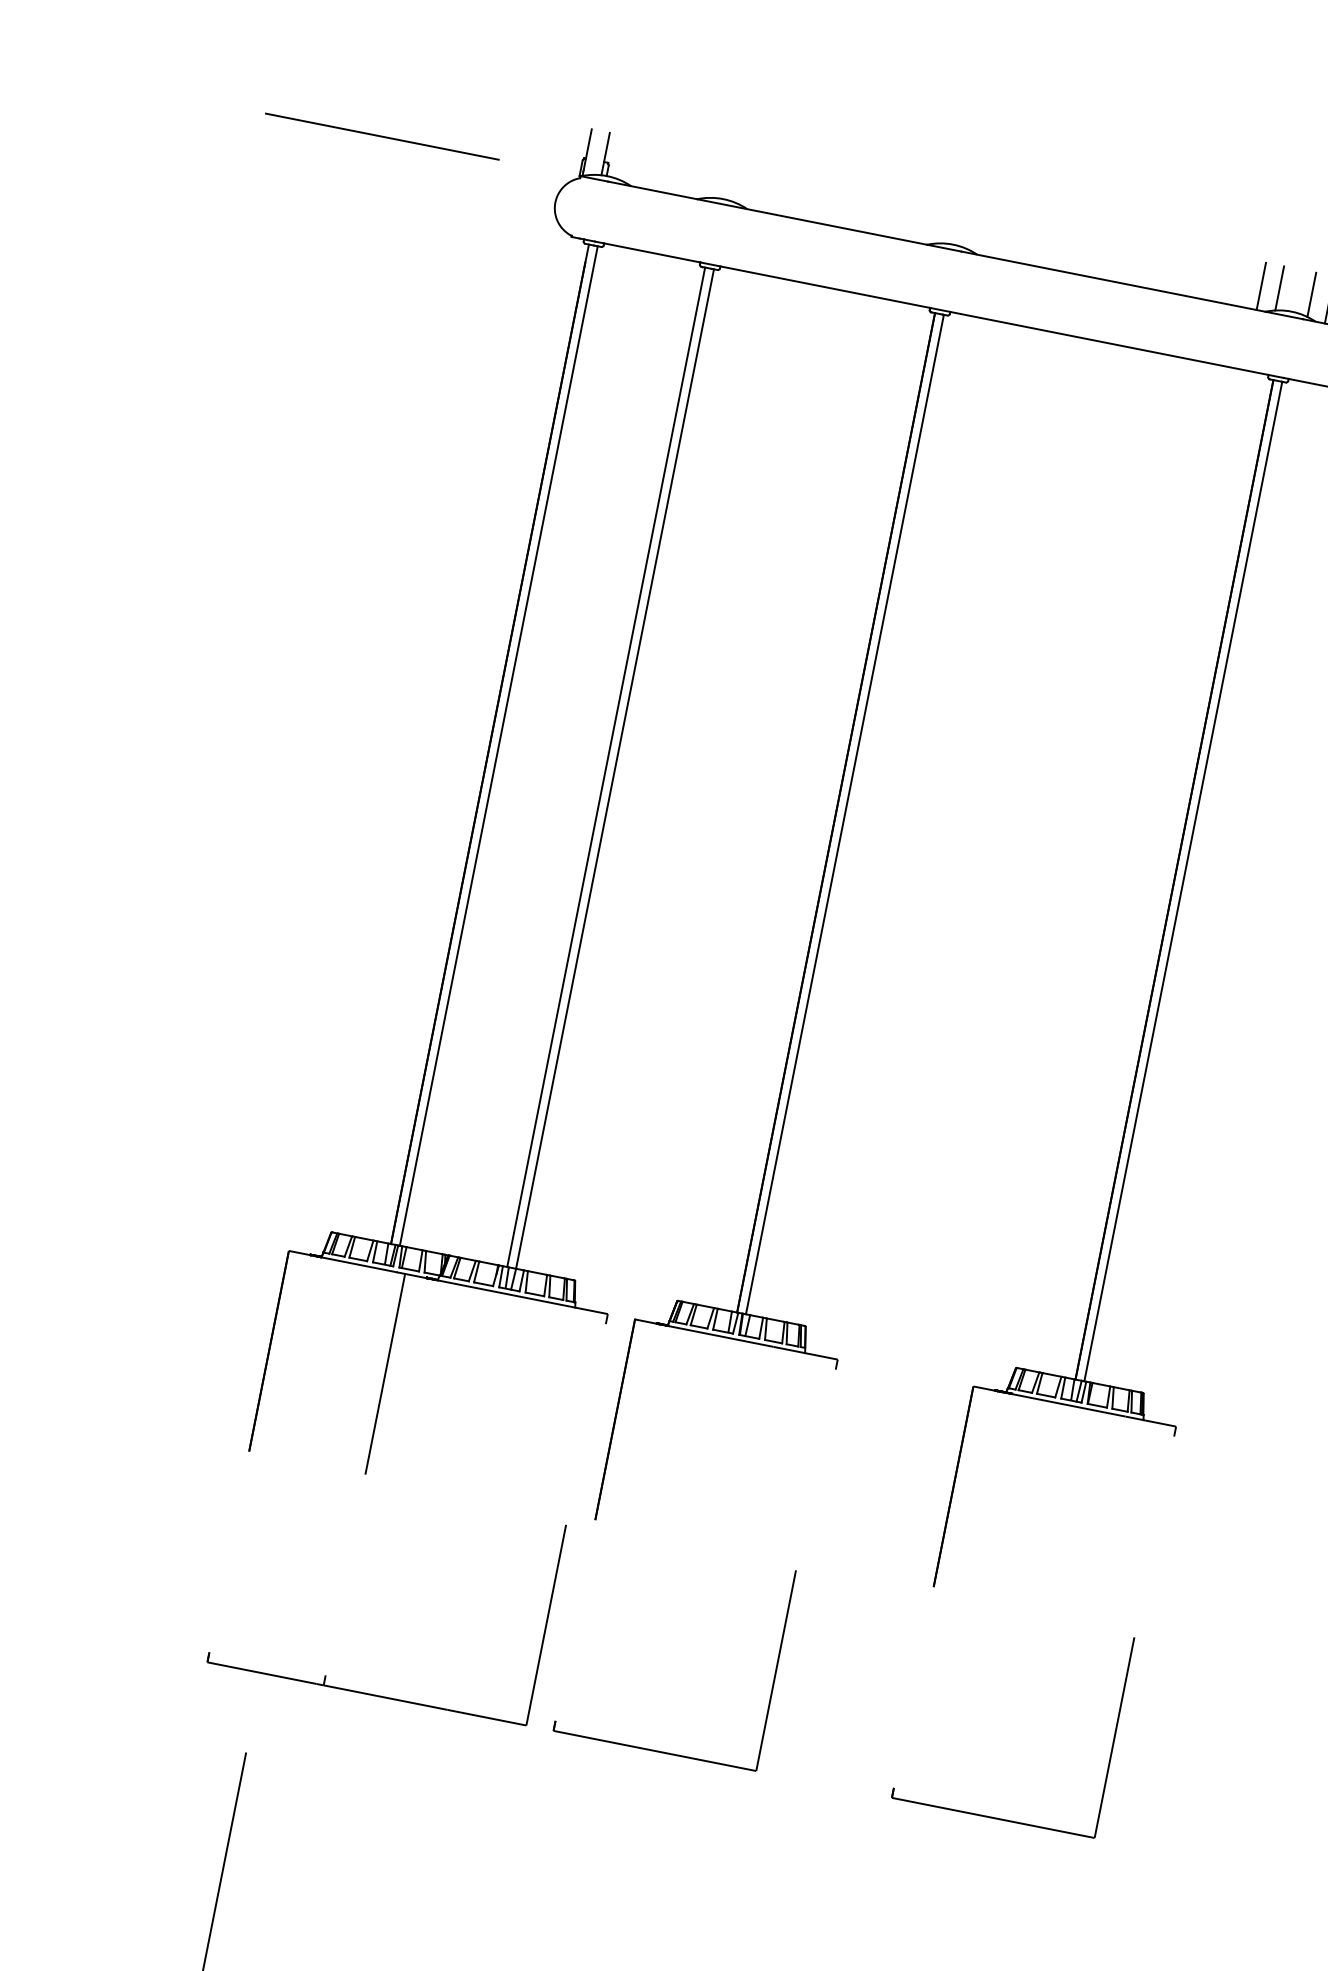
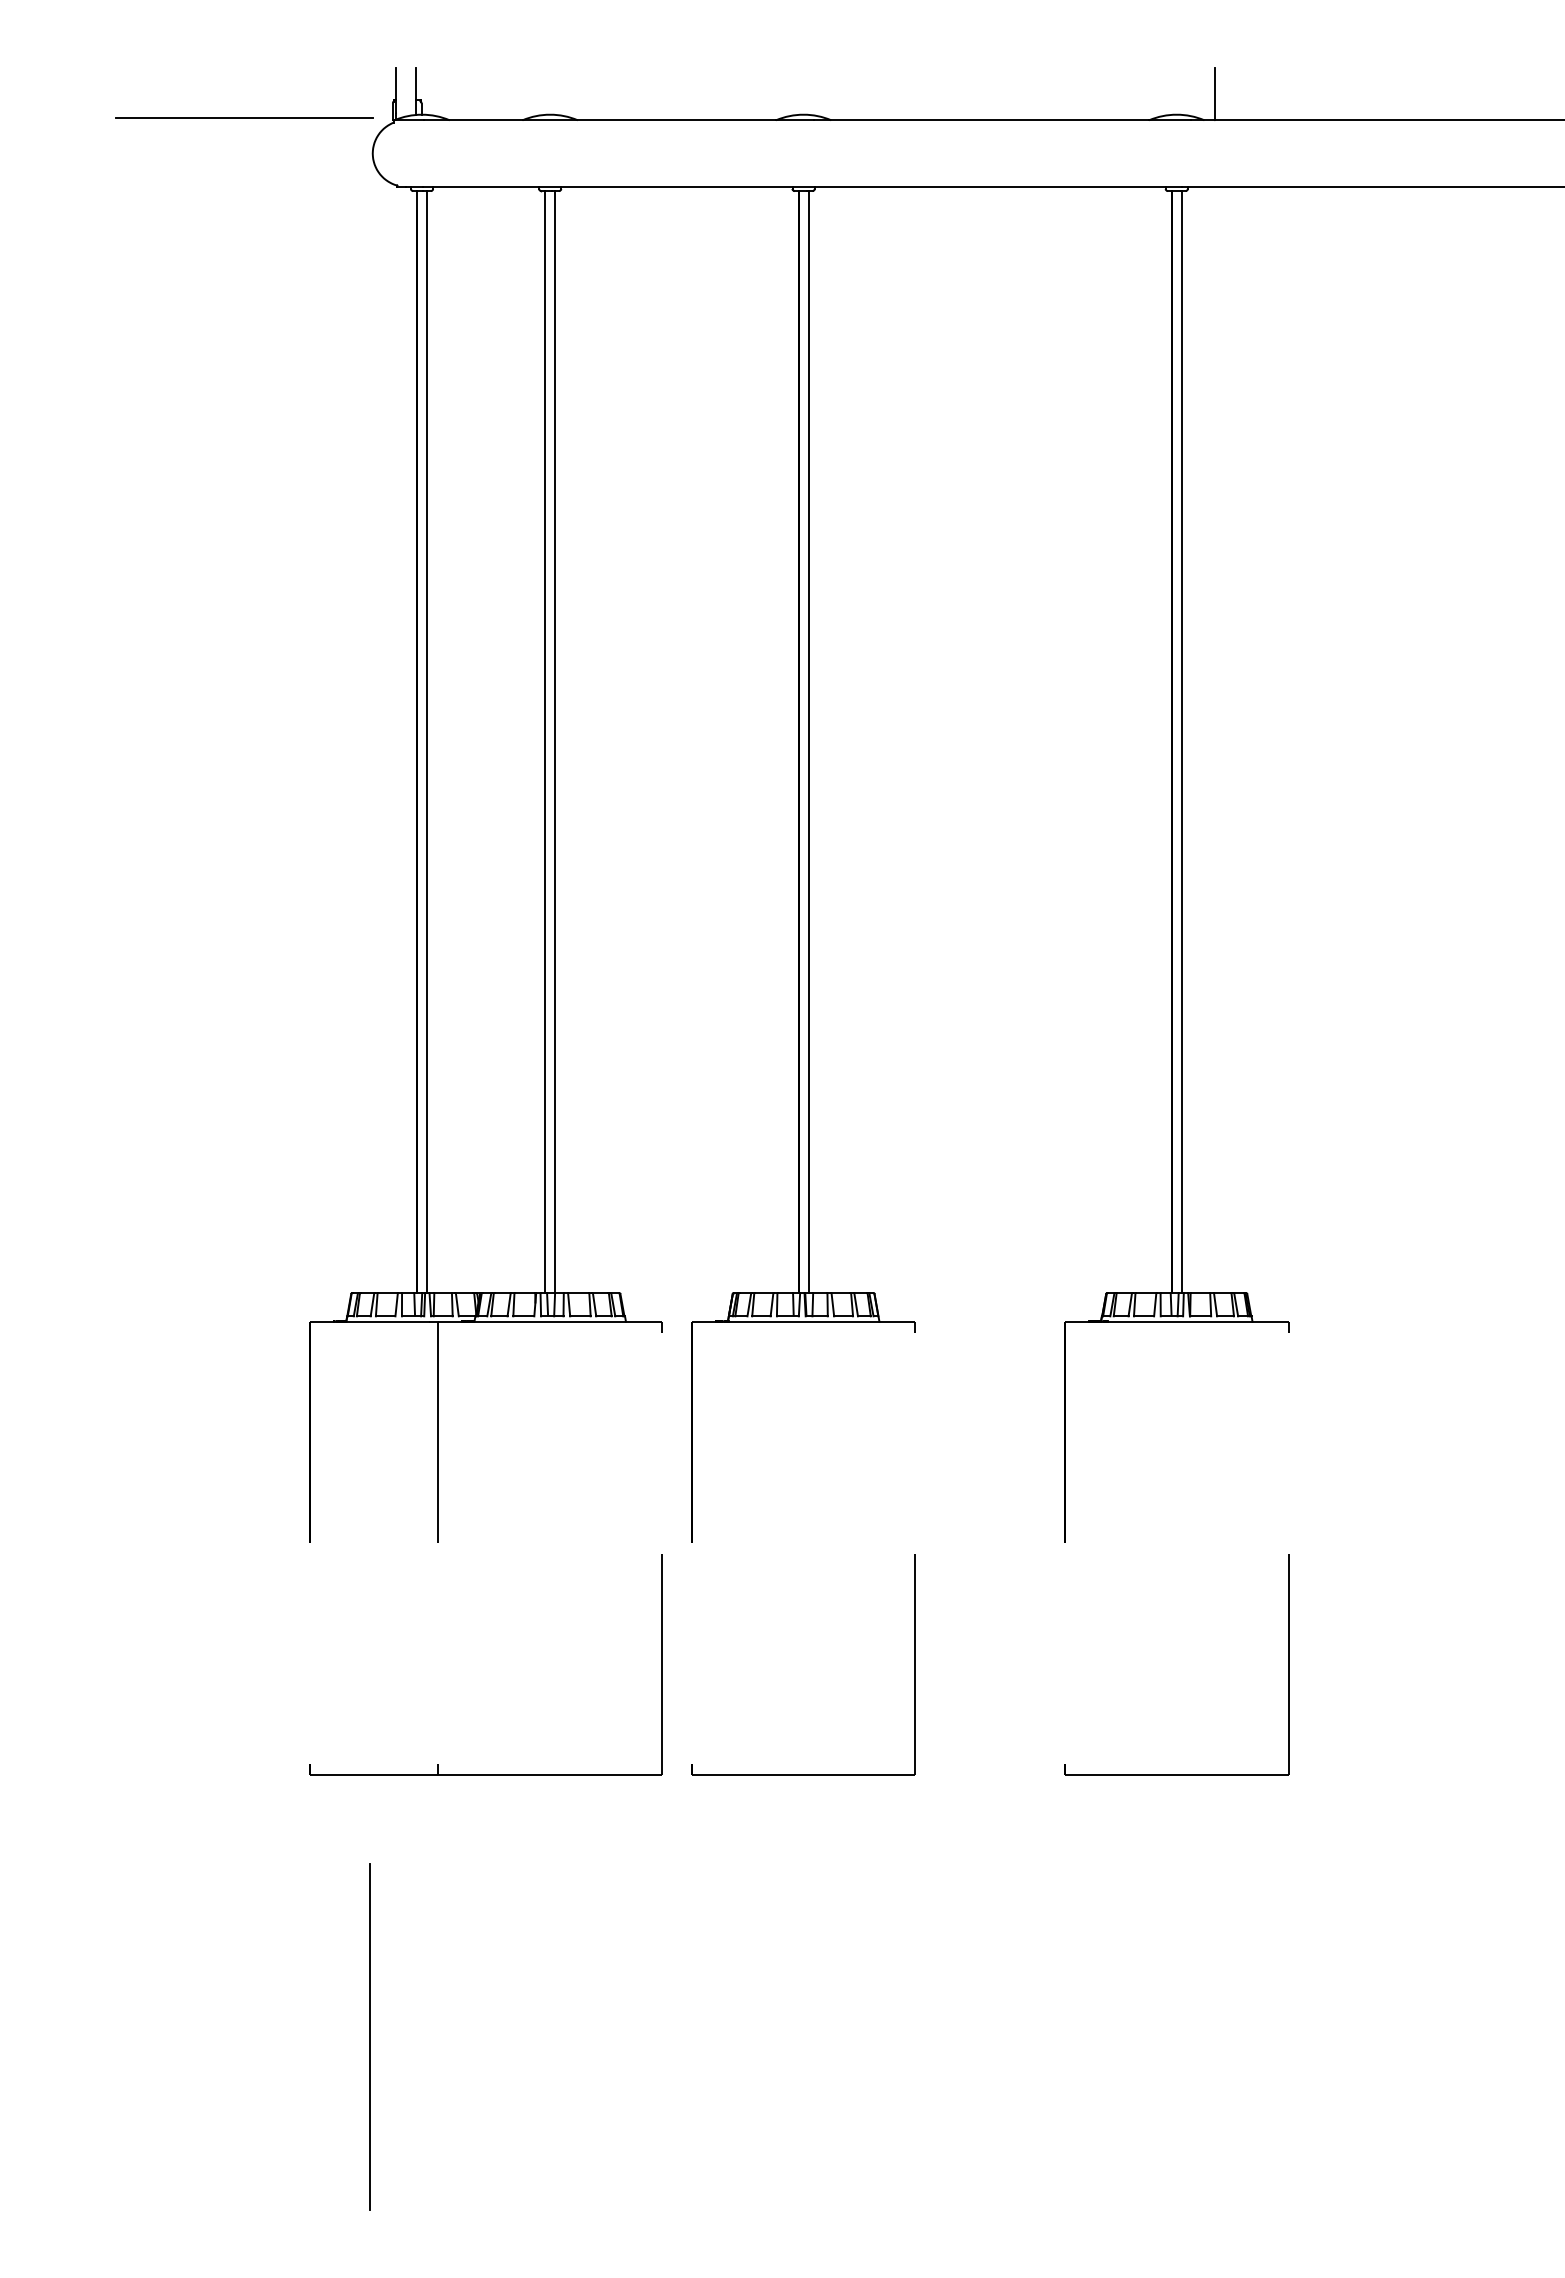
line: (382, 136) -> (244, 117), moved
line: (1261, 286) -> (1139, 94), removed
line: (1279, 288) -> (1159, 92), removed
line: (1311, 294) -> (1194, 92), removed

